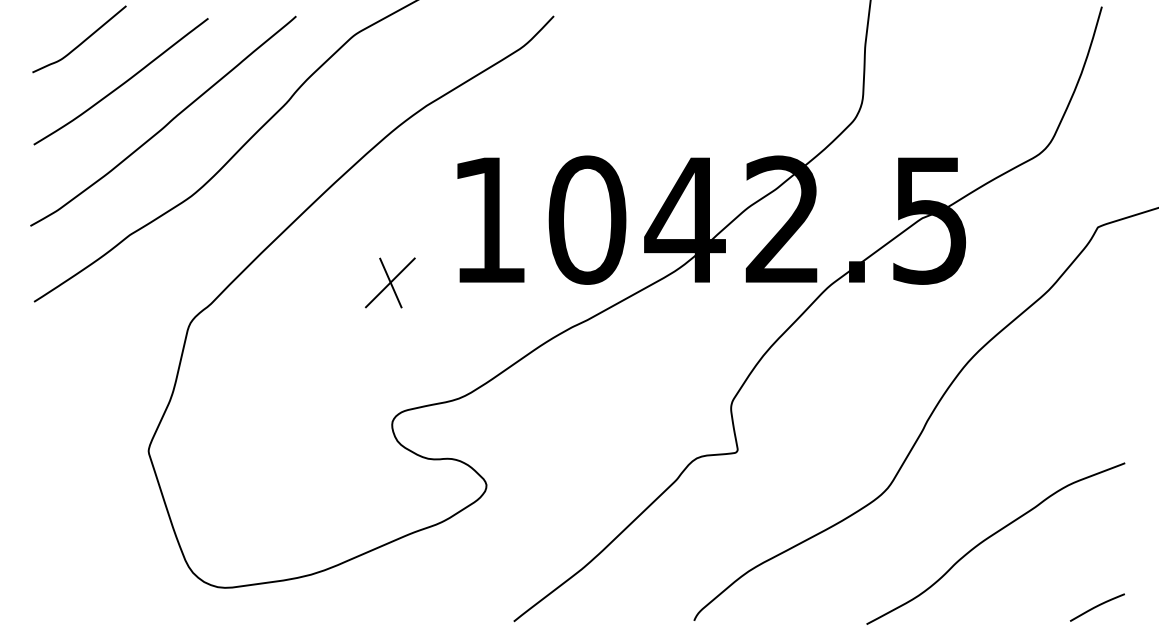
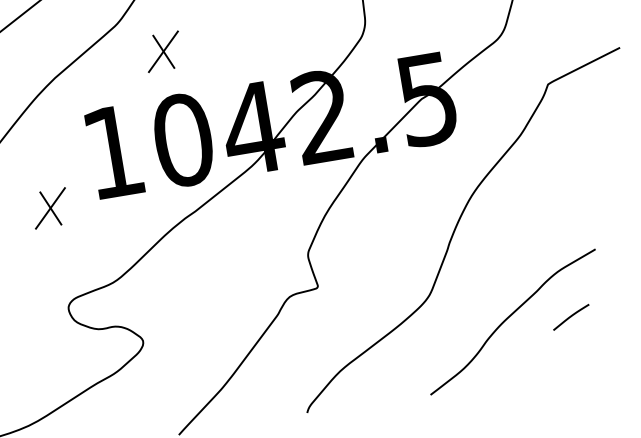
part: (579, 94) -> (162, 51), added
curve: (1096, 607) -> (570, 317), moved

